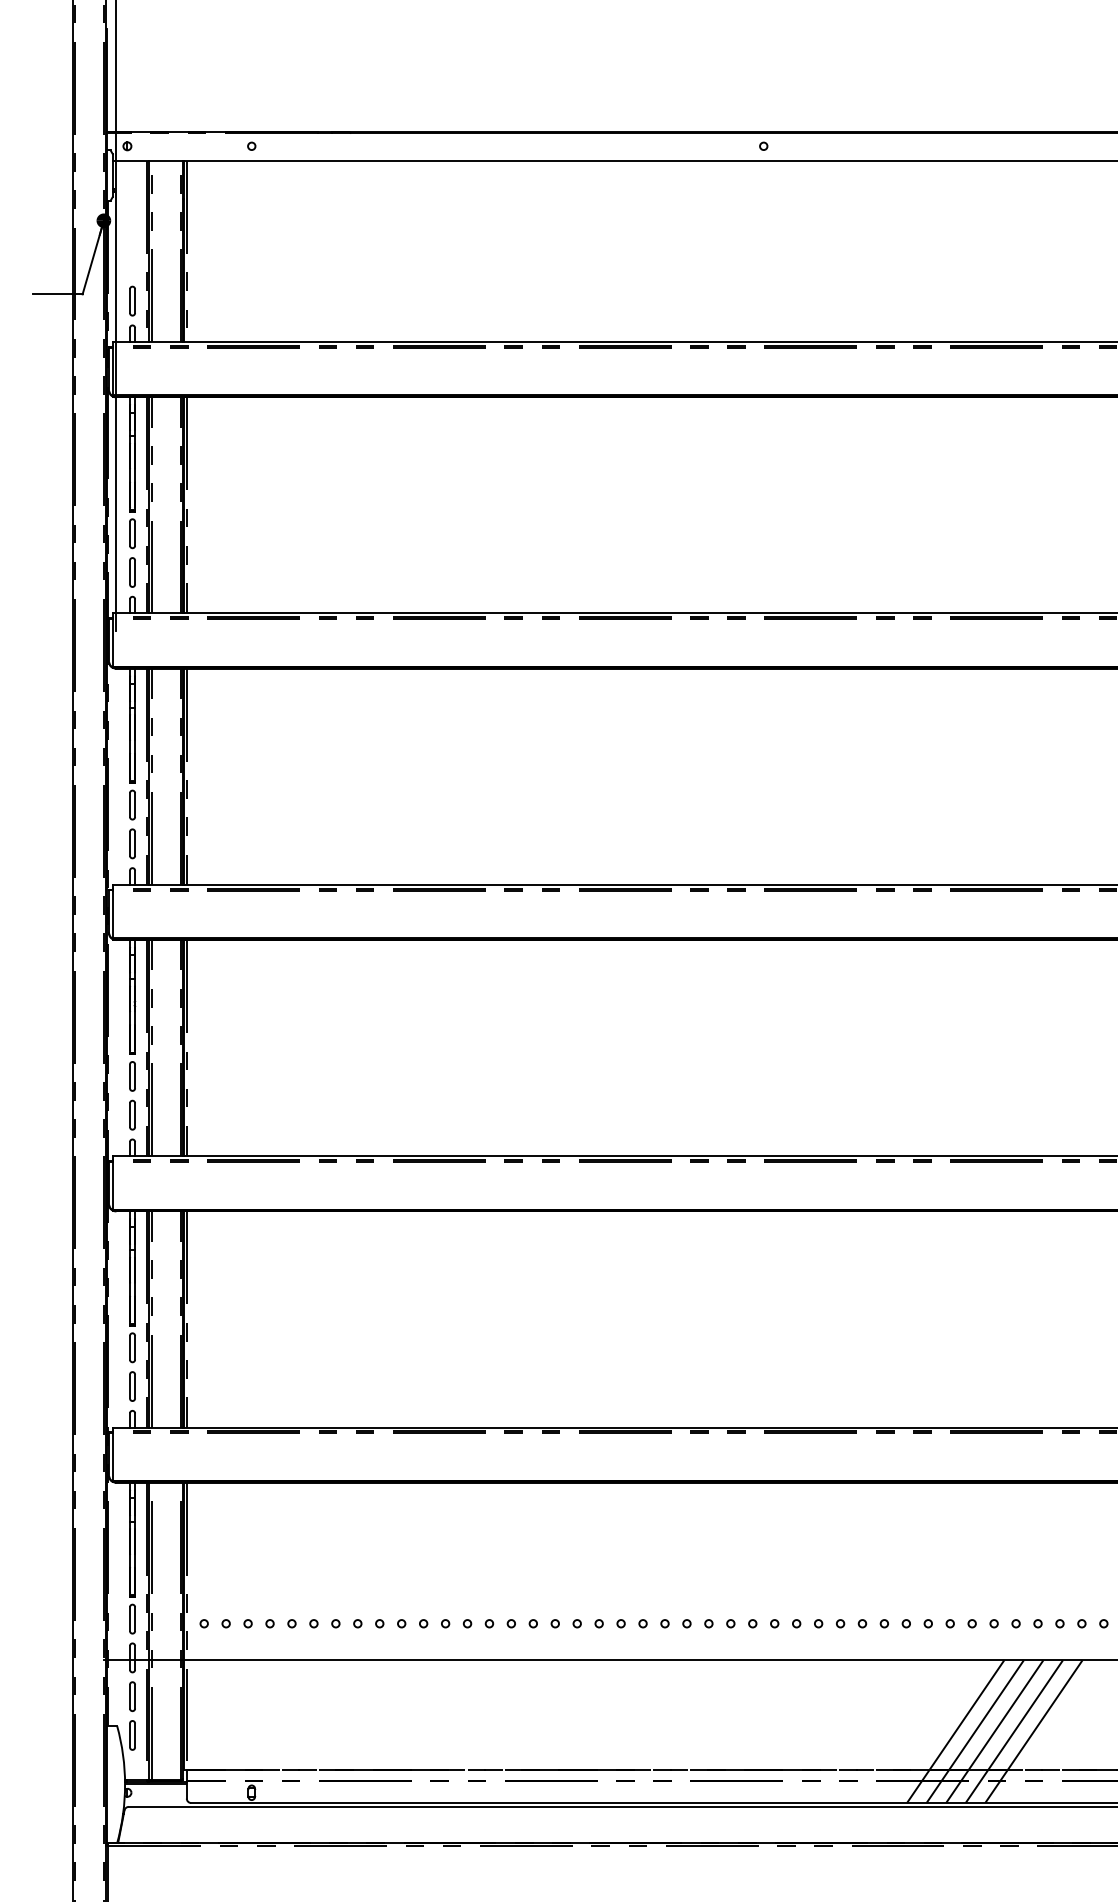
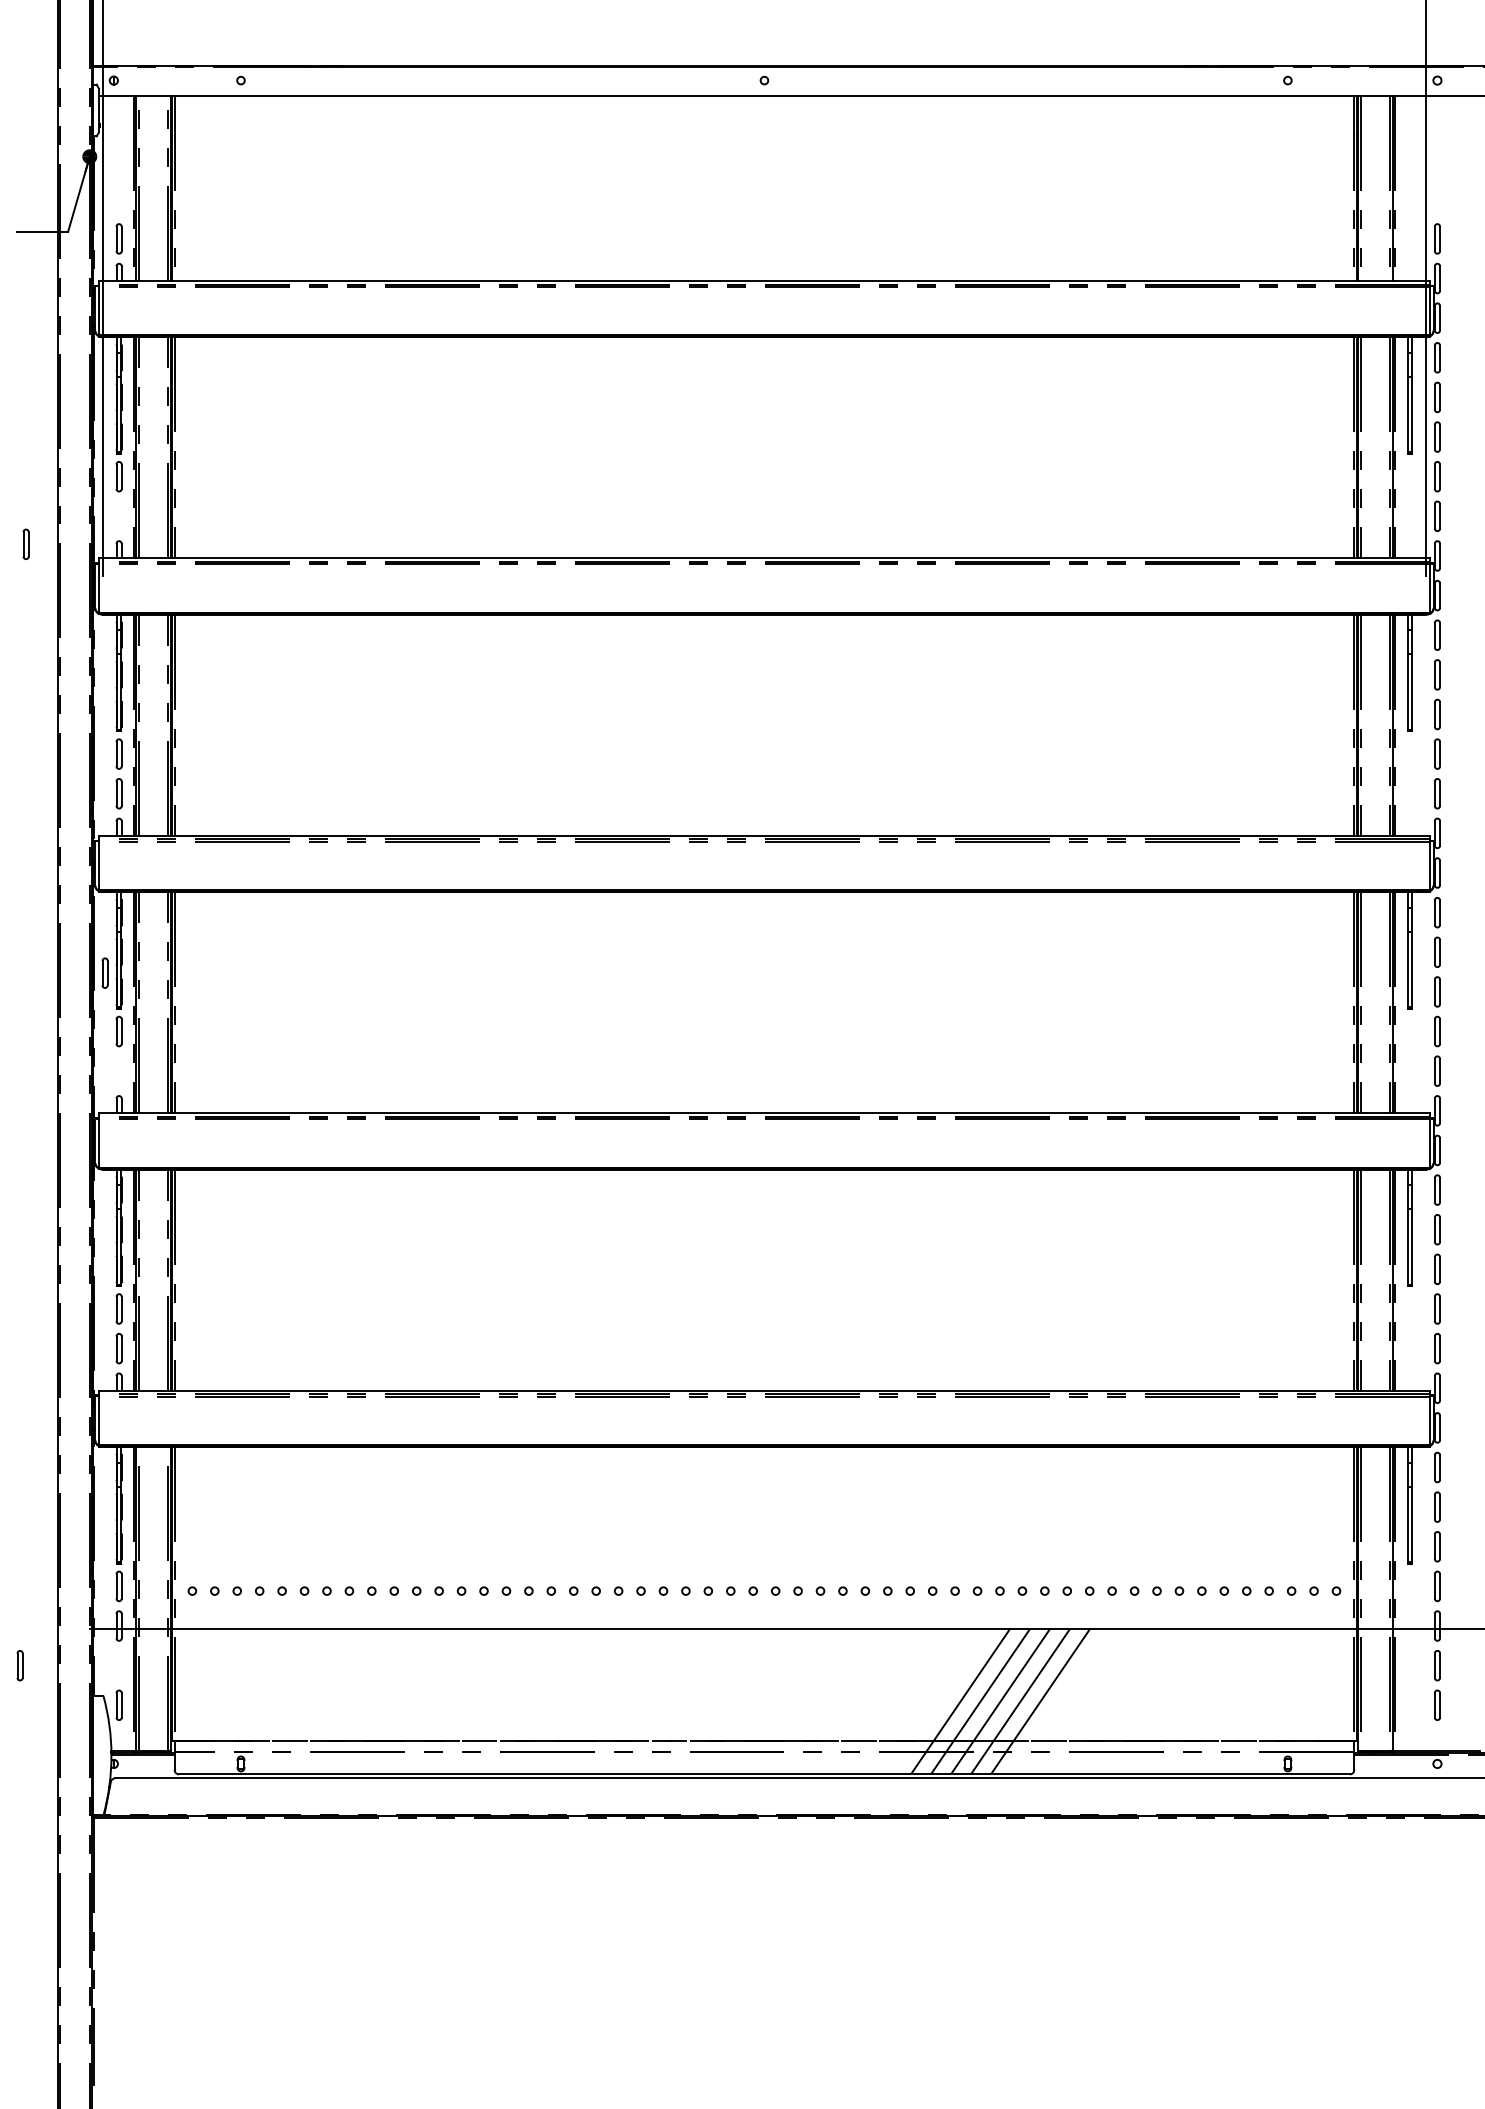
part: (131, 571) -> (25, 543), moved
part: (131, 1114) -> (104, 972), moved
part: (131, 1696) -> (19, 1665), moved

